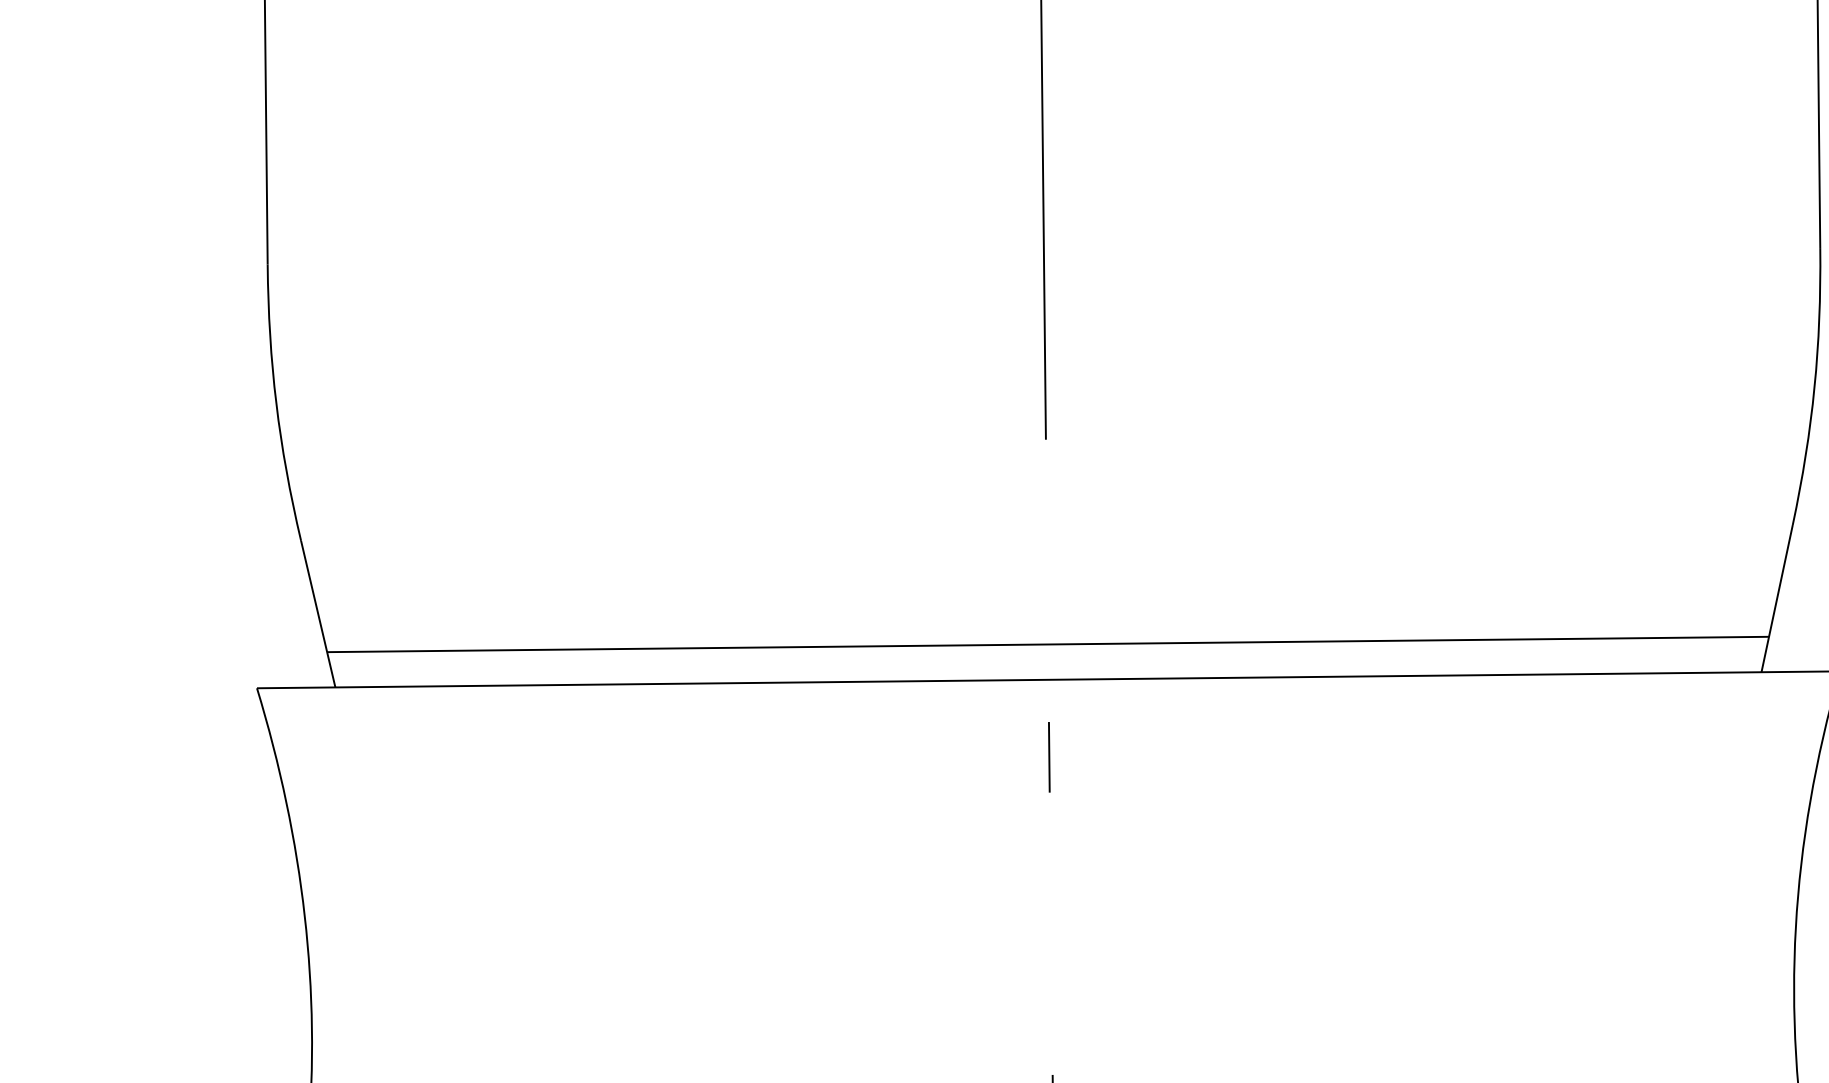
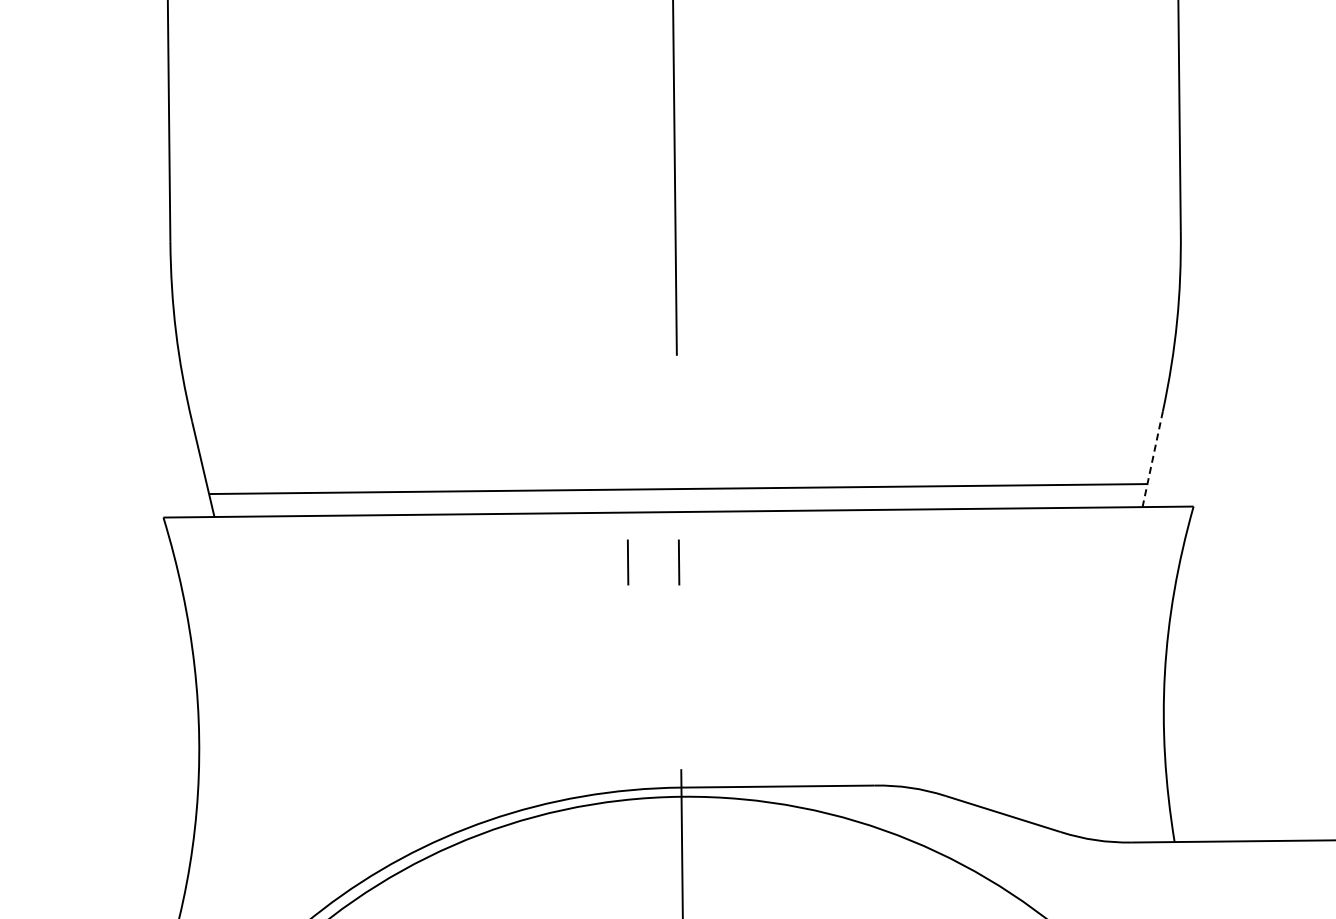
line: (1776, 599) -> (1152, 459), solid -> dashed
line: (971, 757) -> (628, 562), added

